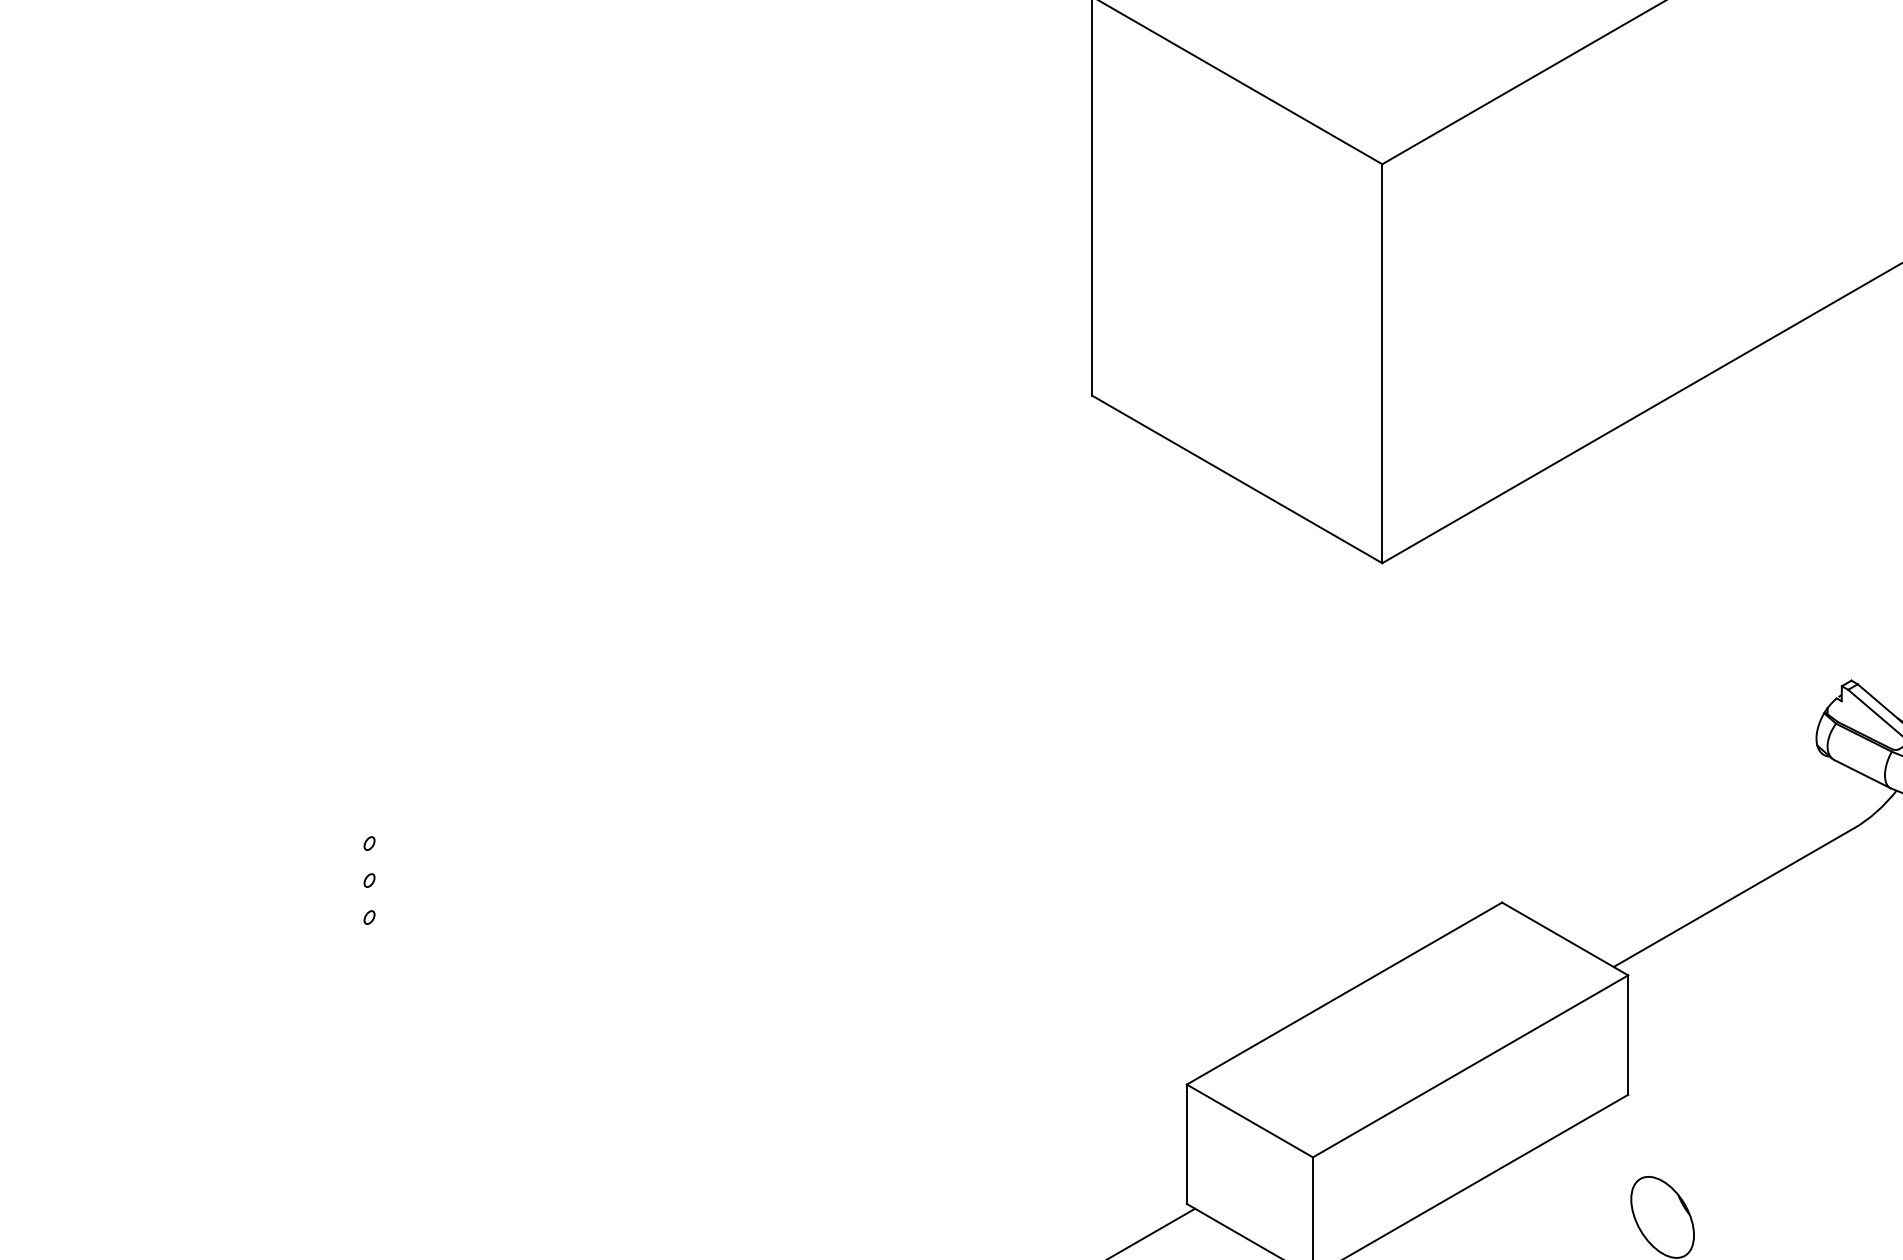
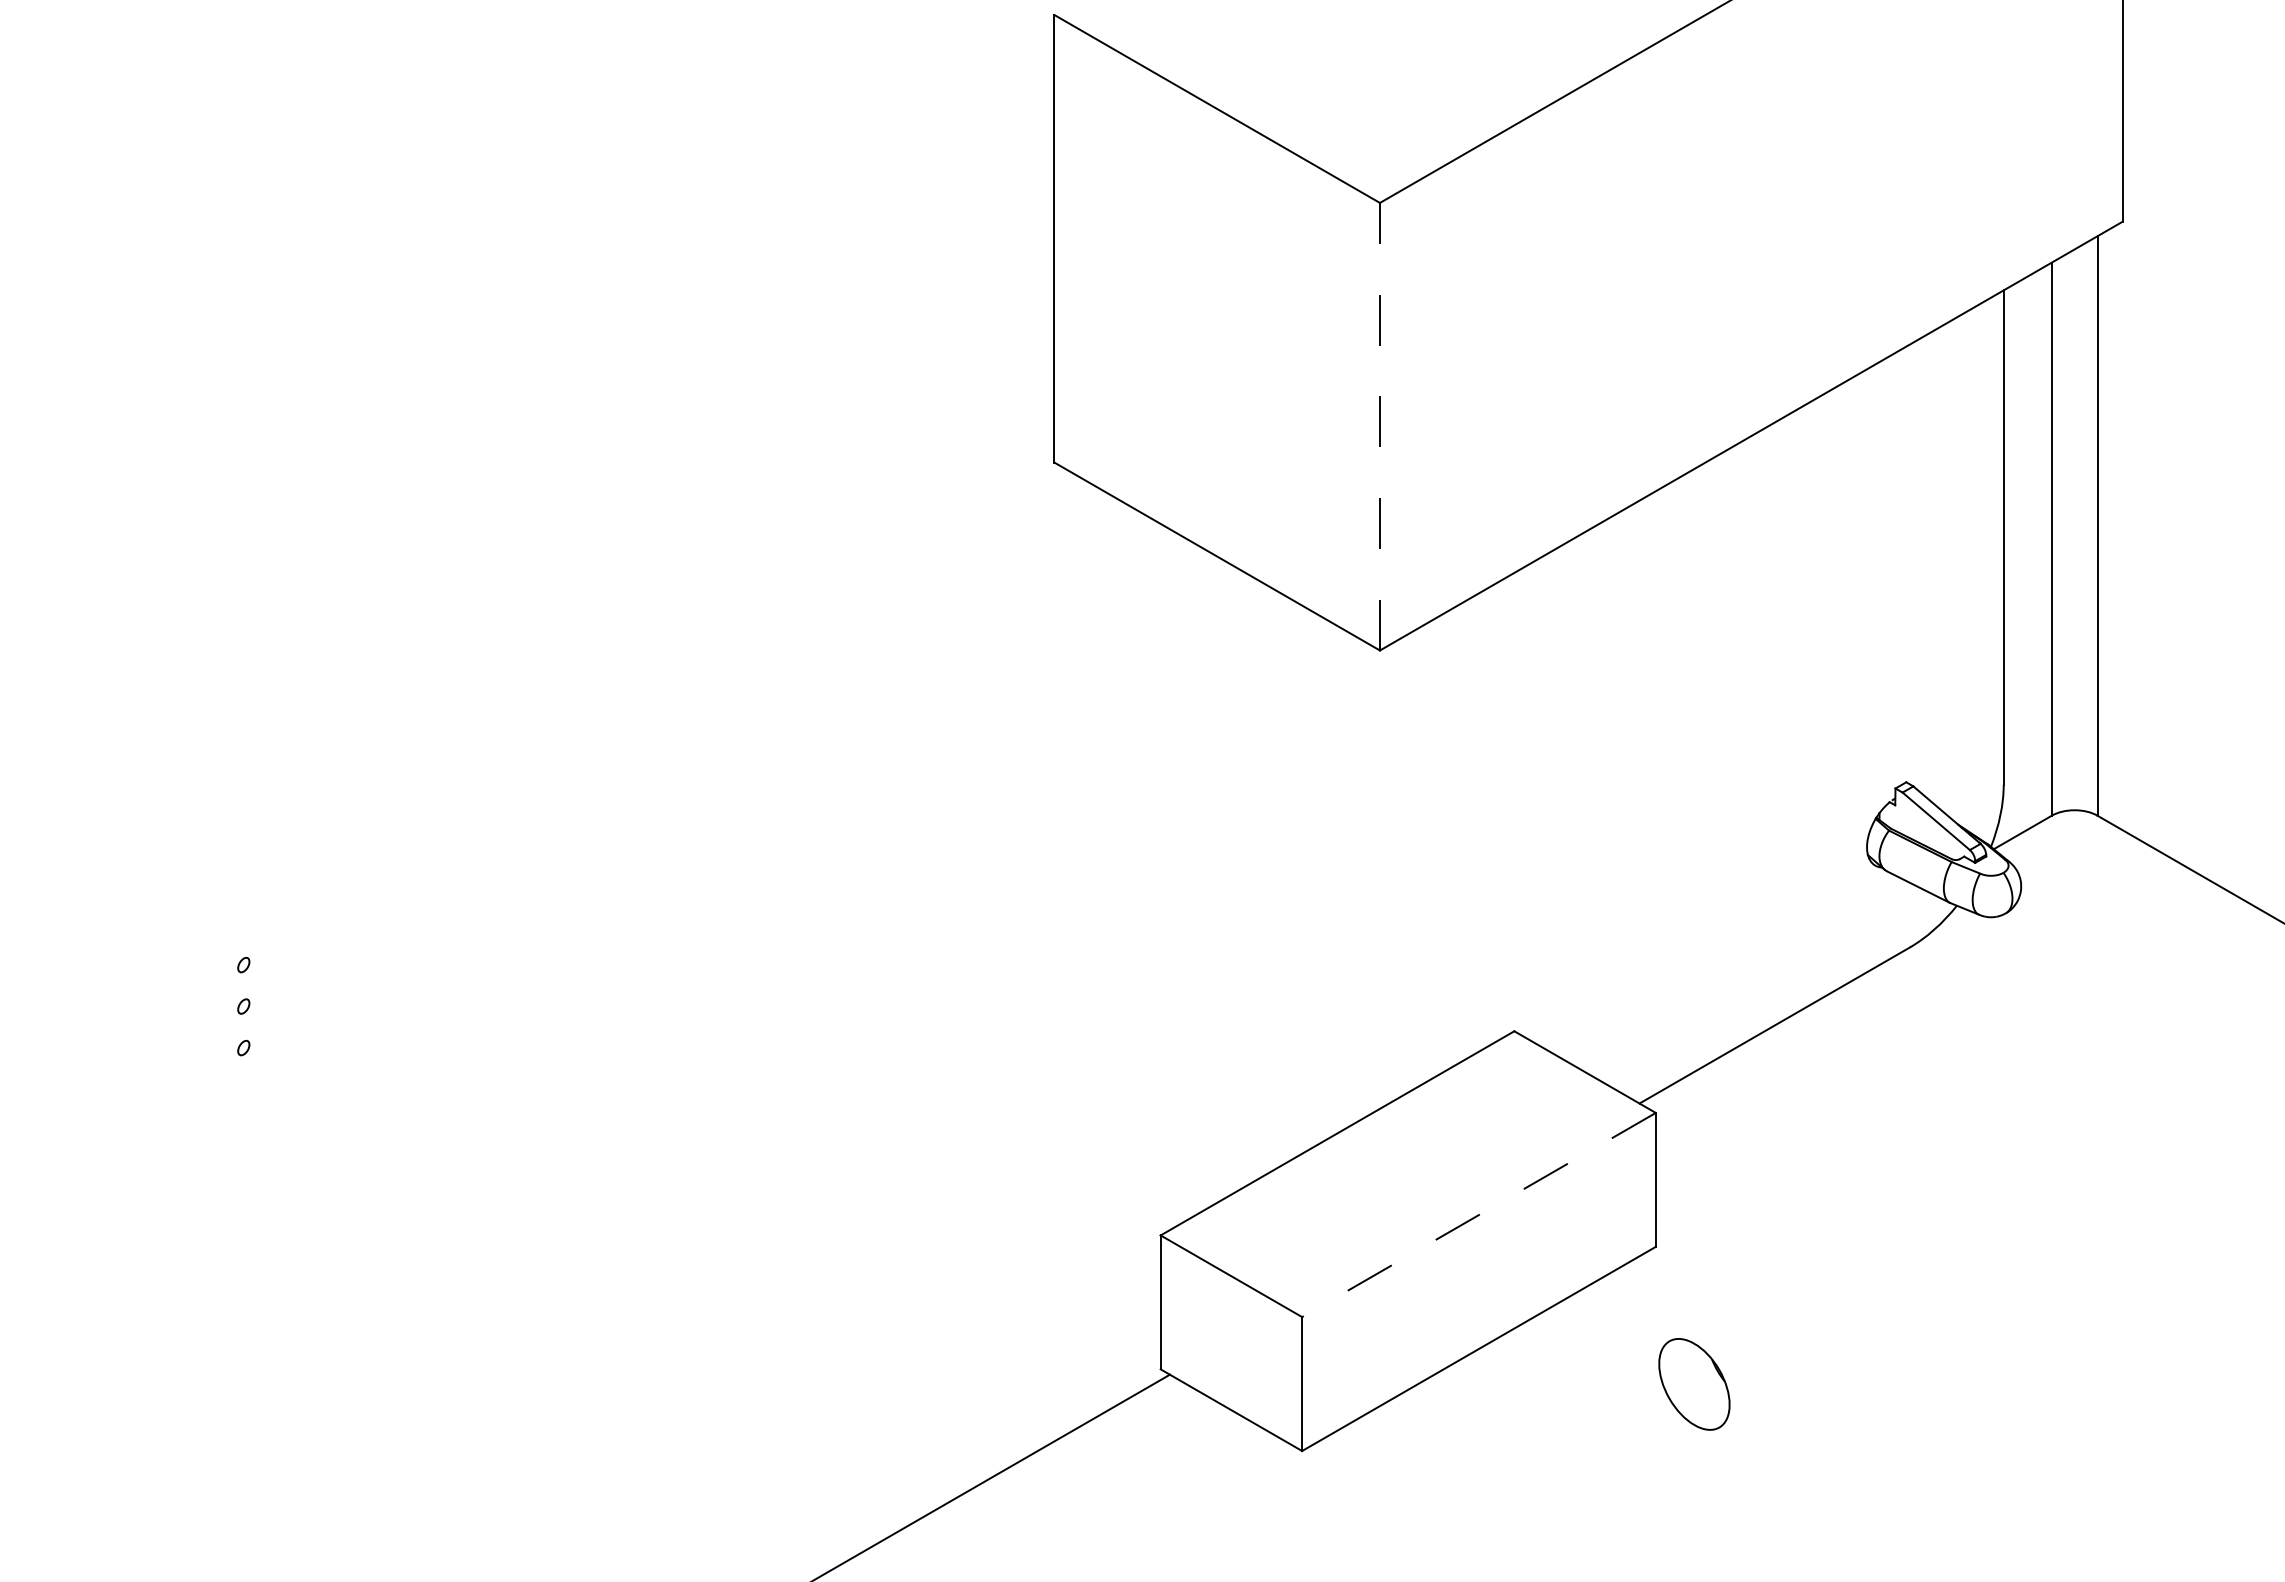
line: (1381, 363) -> (1379, 426), solid -> dashed
line: (1470, 1066) -> (1478, 1215), solid -> dashed

